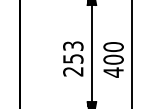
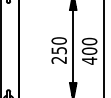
text: (72, 45) -> (58, 40), 253 -> 250

